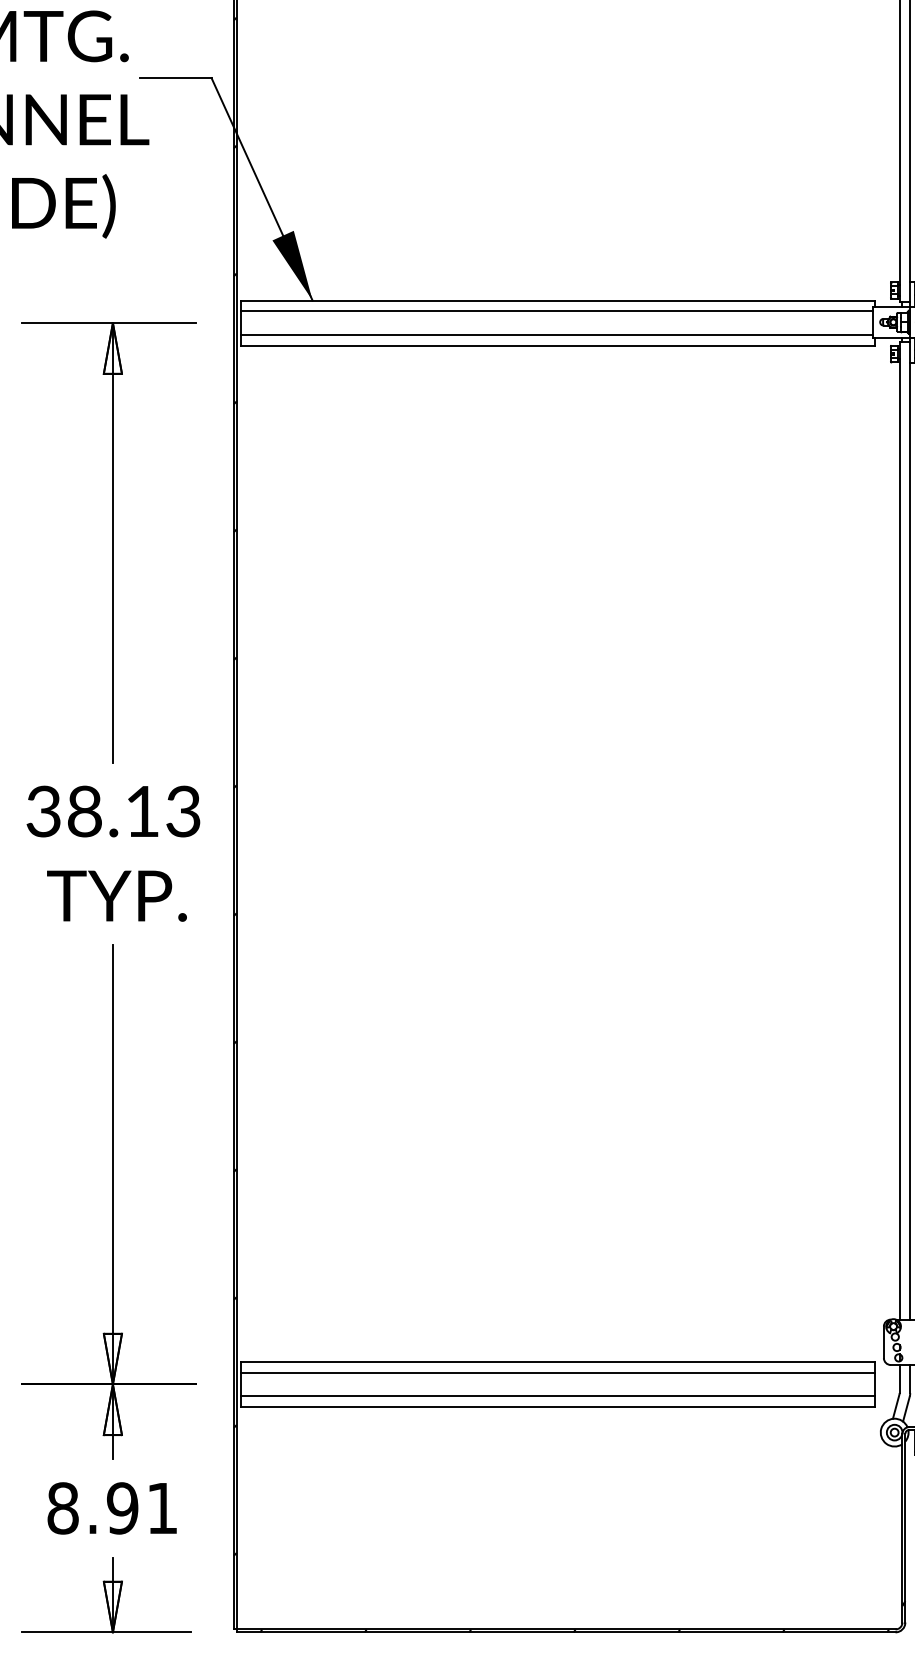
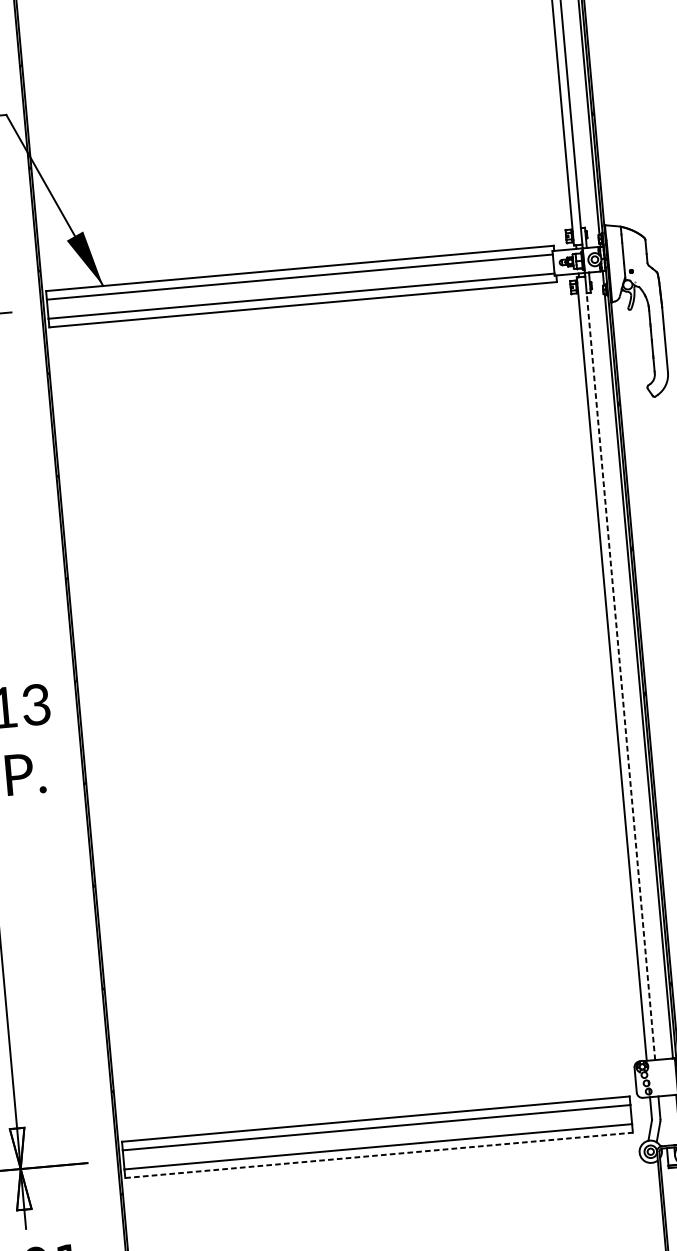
line: (910, 840) -> (621, 676), solid -> dashed
line: (557, 1407) -> (378, 1155), solid -> dashed

